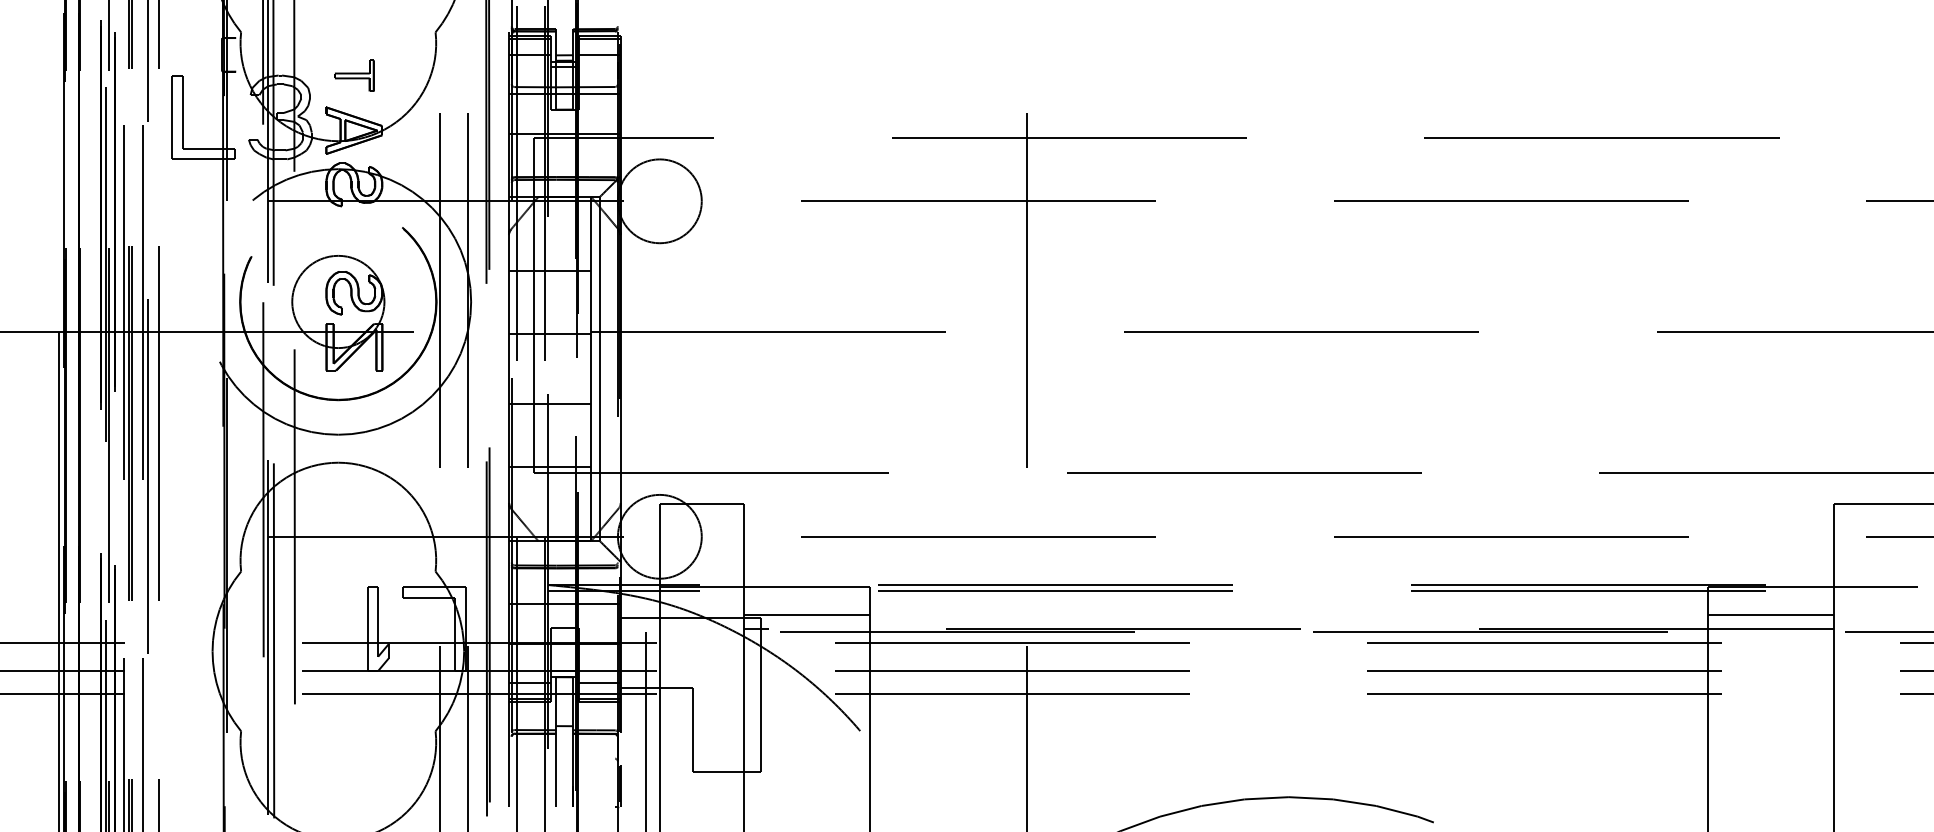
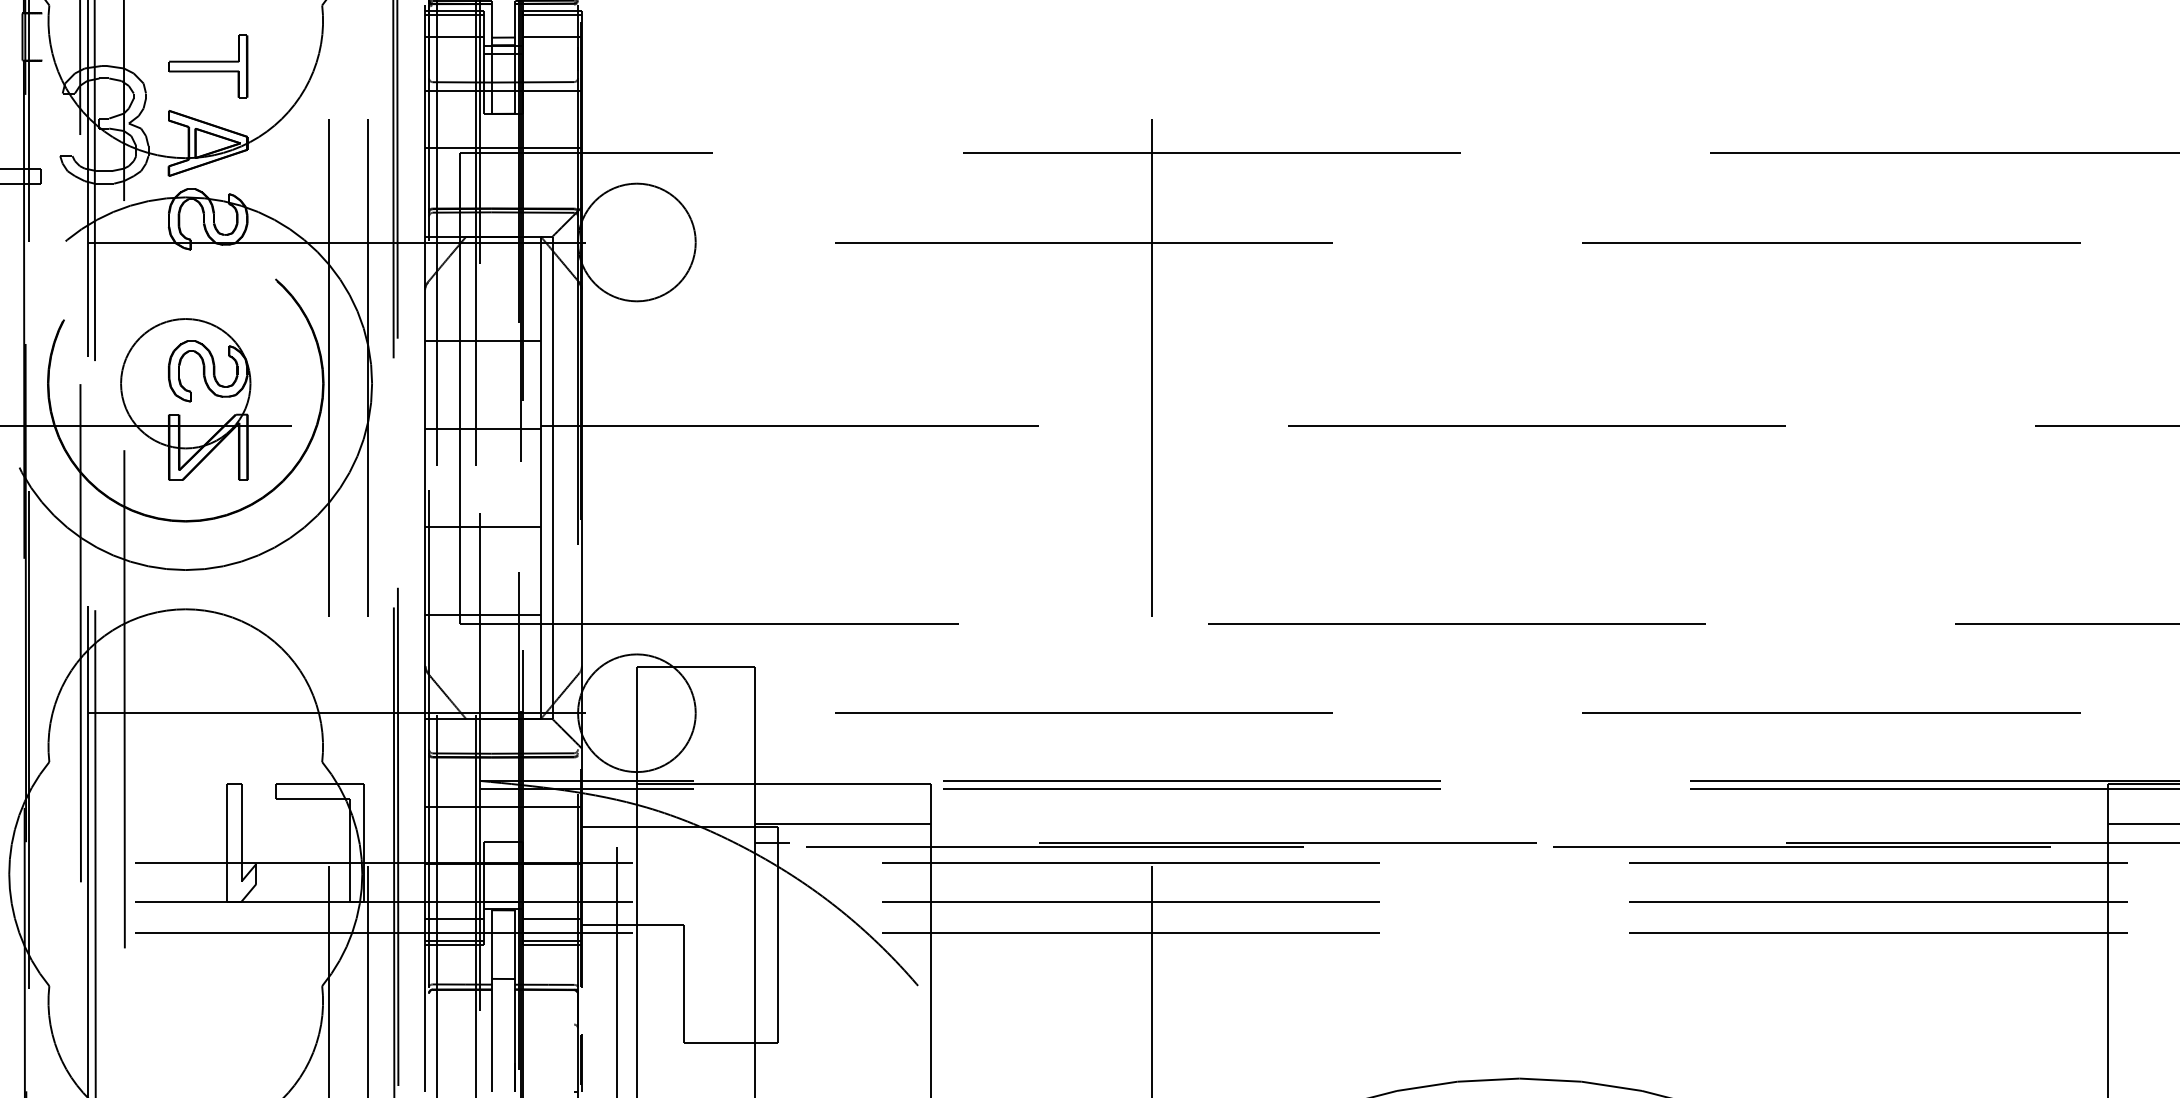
part: (354, 75) -> (208, 65), size x1.43

